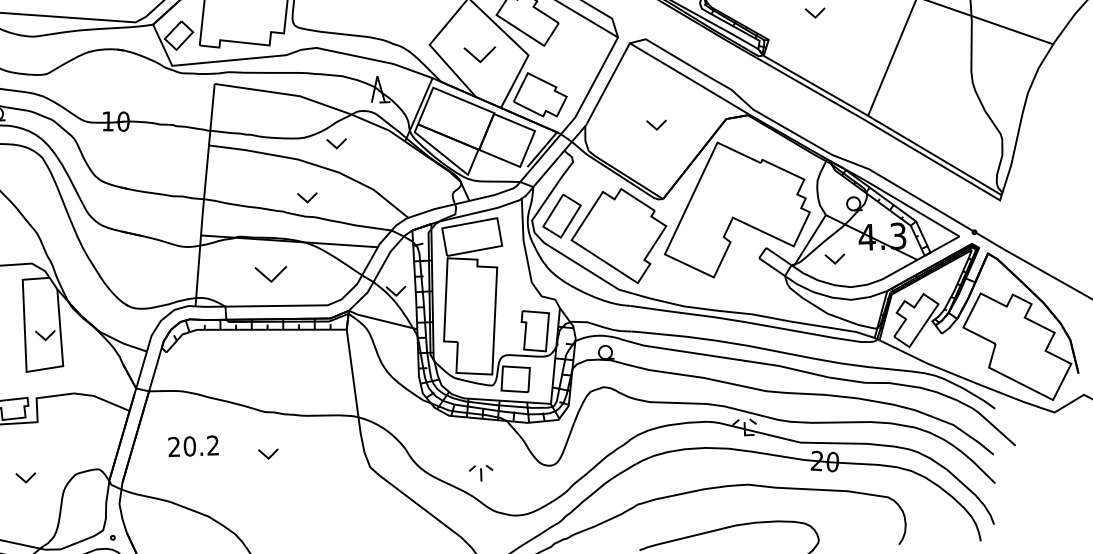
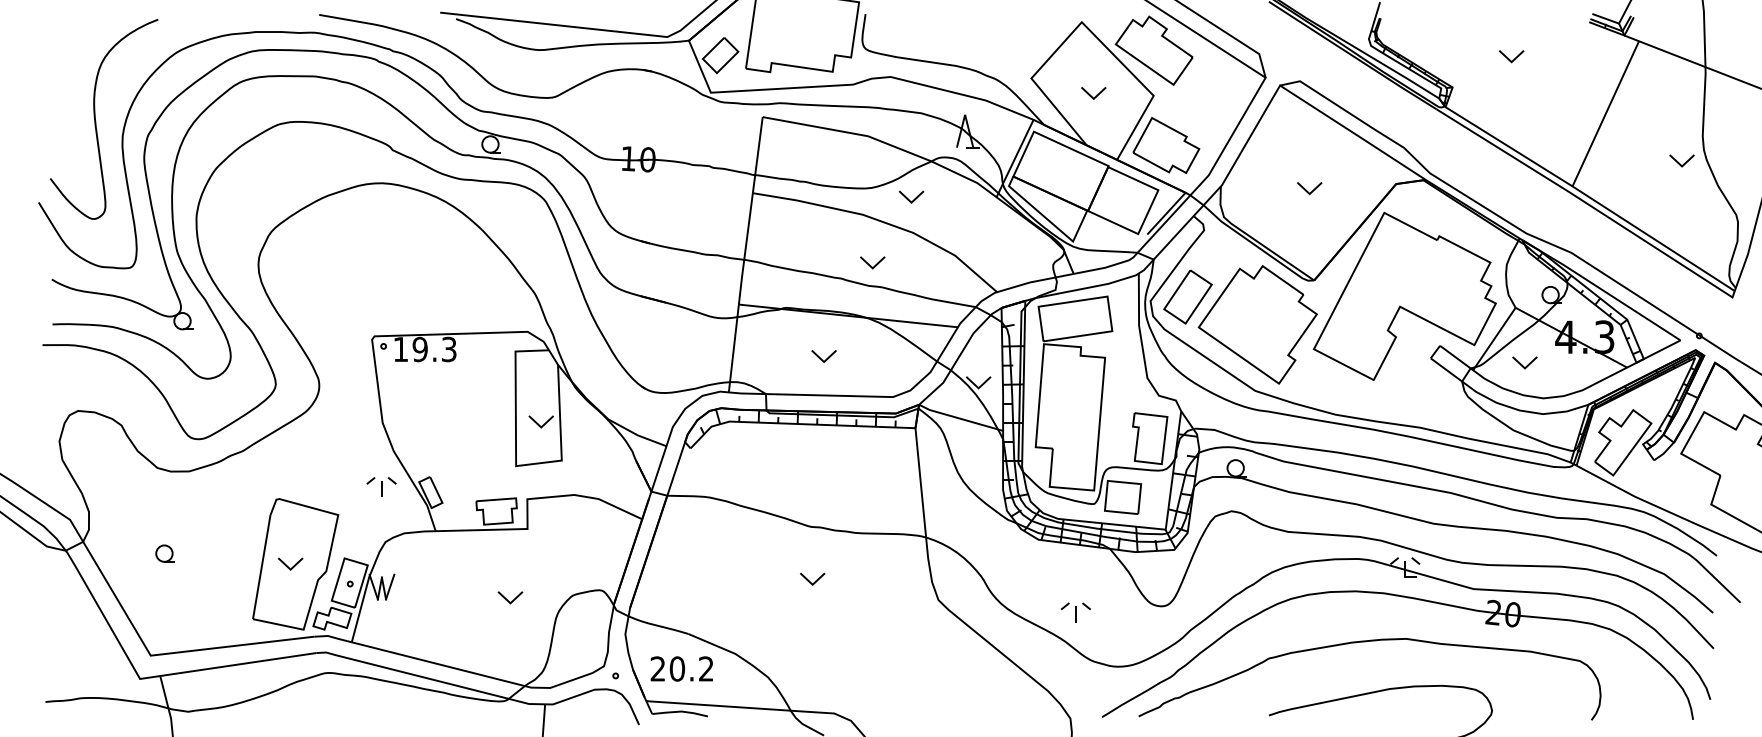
part: (480, 55) -> (1093, 93), size x0.62
part: (954, 91) -> (1681, 160), added
part: (270, 274) -> (823, 356), size x0.62
text: (193, 445) -> (681, 668), moved

